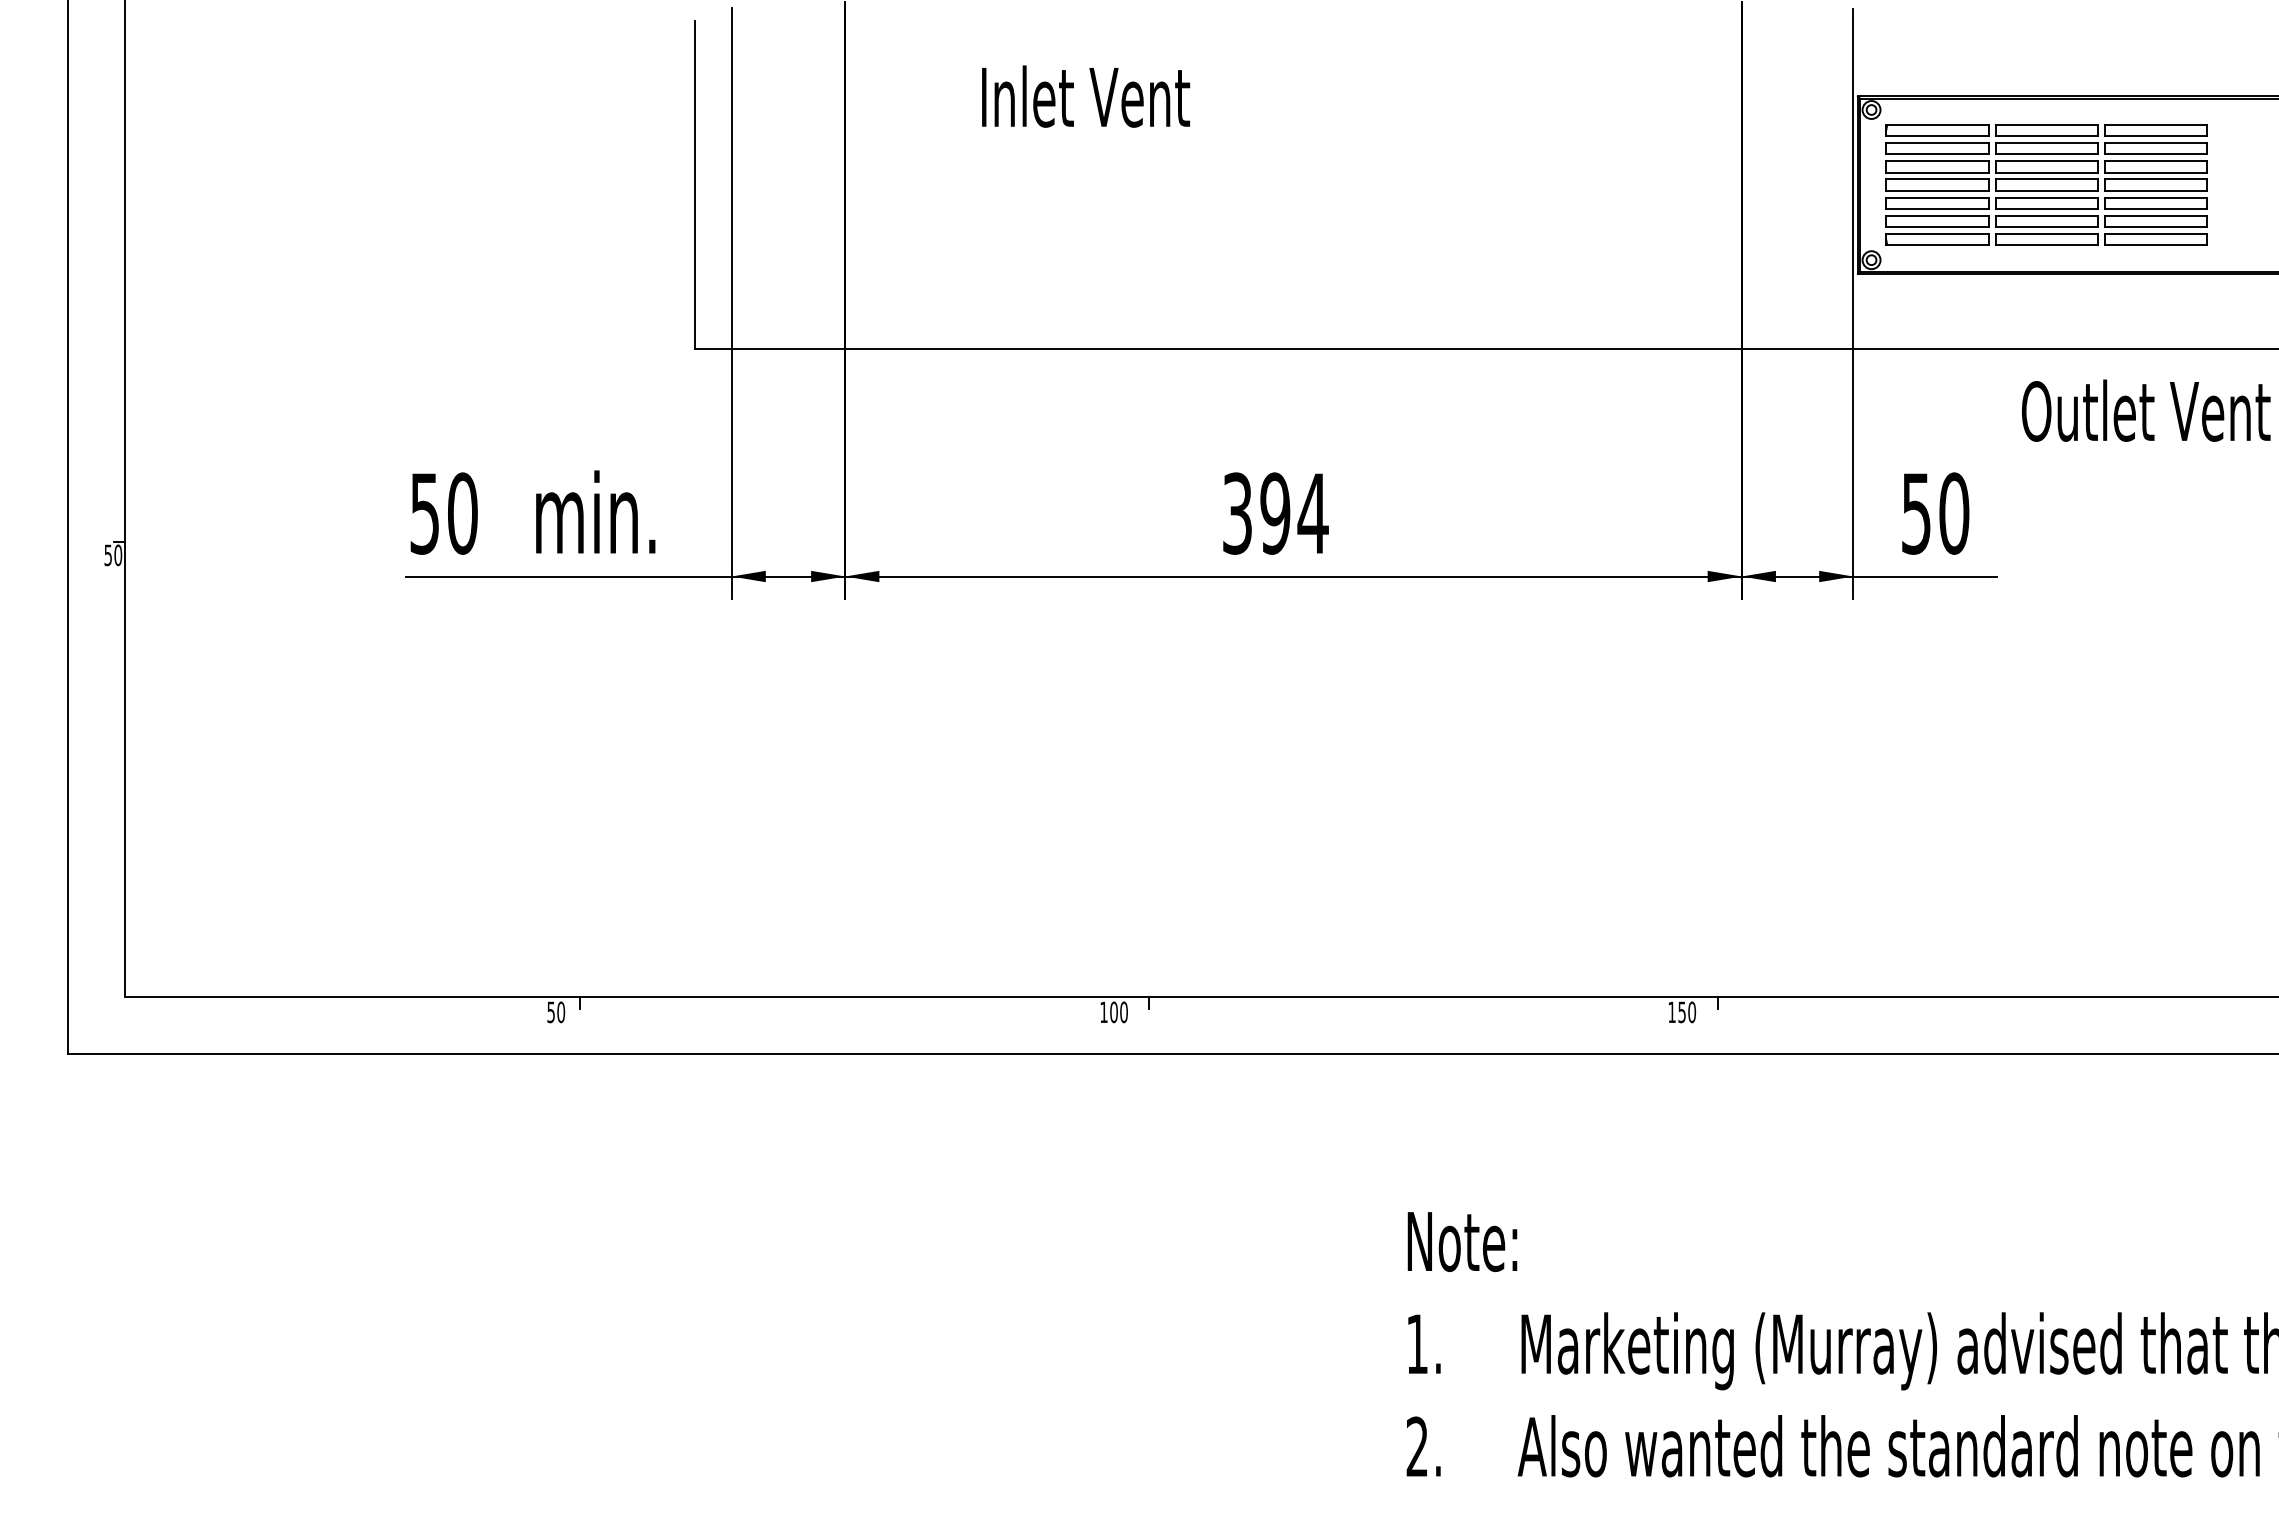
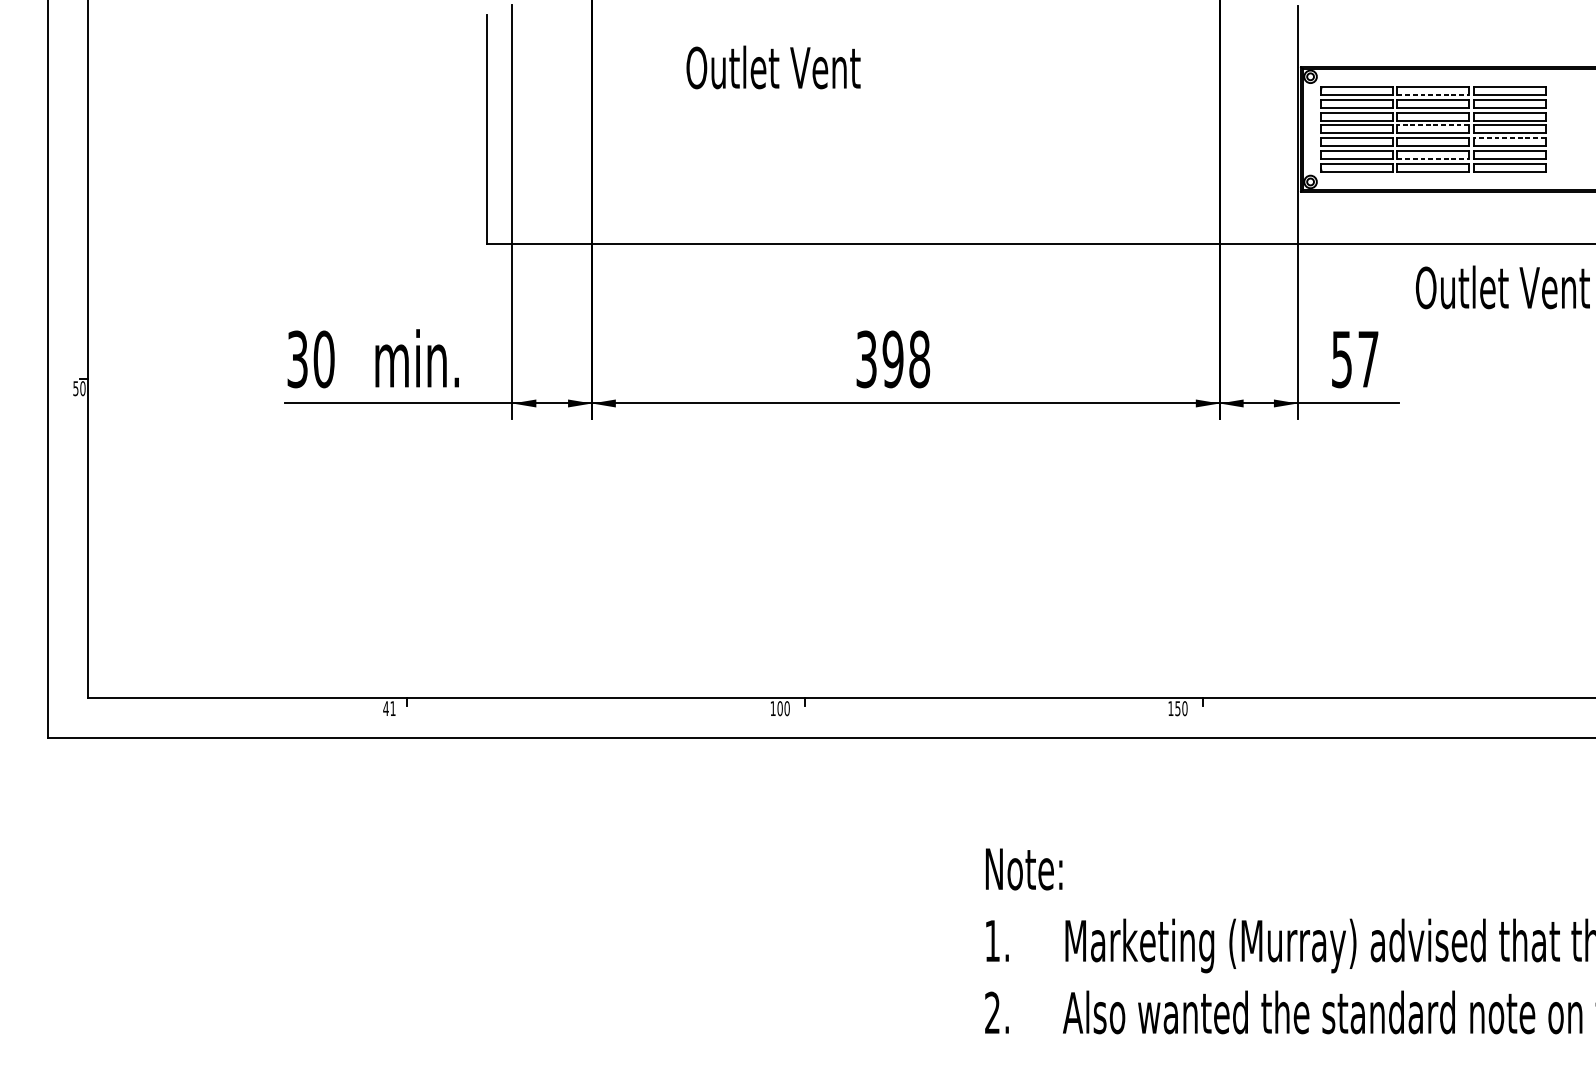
text: (1104, 96) -> (773, 67), Inlet Vent -> Outlet Vent
line: (2047, 136) -> (1433, 95), solid -> dashed
line: (2046, 179) -> (1433, 125), solid -> dashed
line: (2155, 197) -> (1509, 138), solid -> dashed
line: (2047, 227) -> (1433, 159), solid -> dashed
text: (424, 513) -> (297, 359), 50 -> 30
text: (1312, 513) -> (919, 359), 394 -> 398
text: (1954, 513) -> (1368, 359), 50 -> 57
text: (556, 1012) -> (389, 708), 50 -> 41

